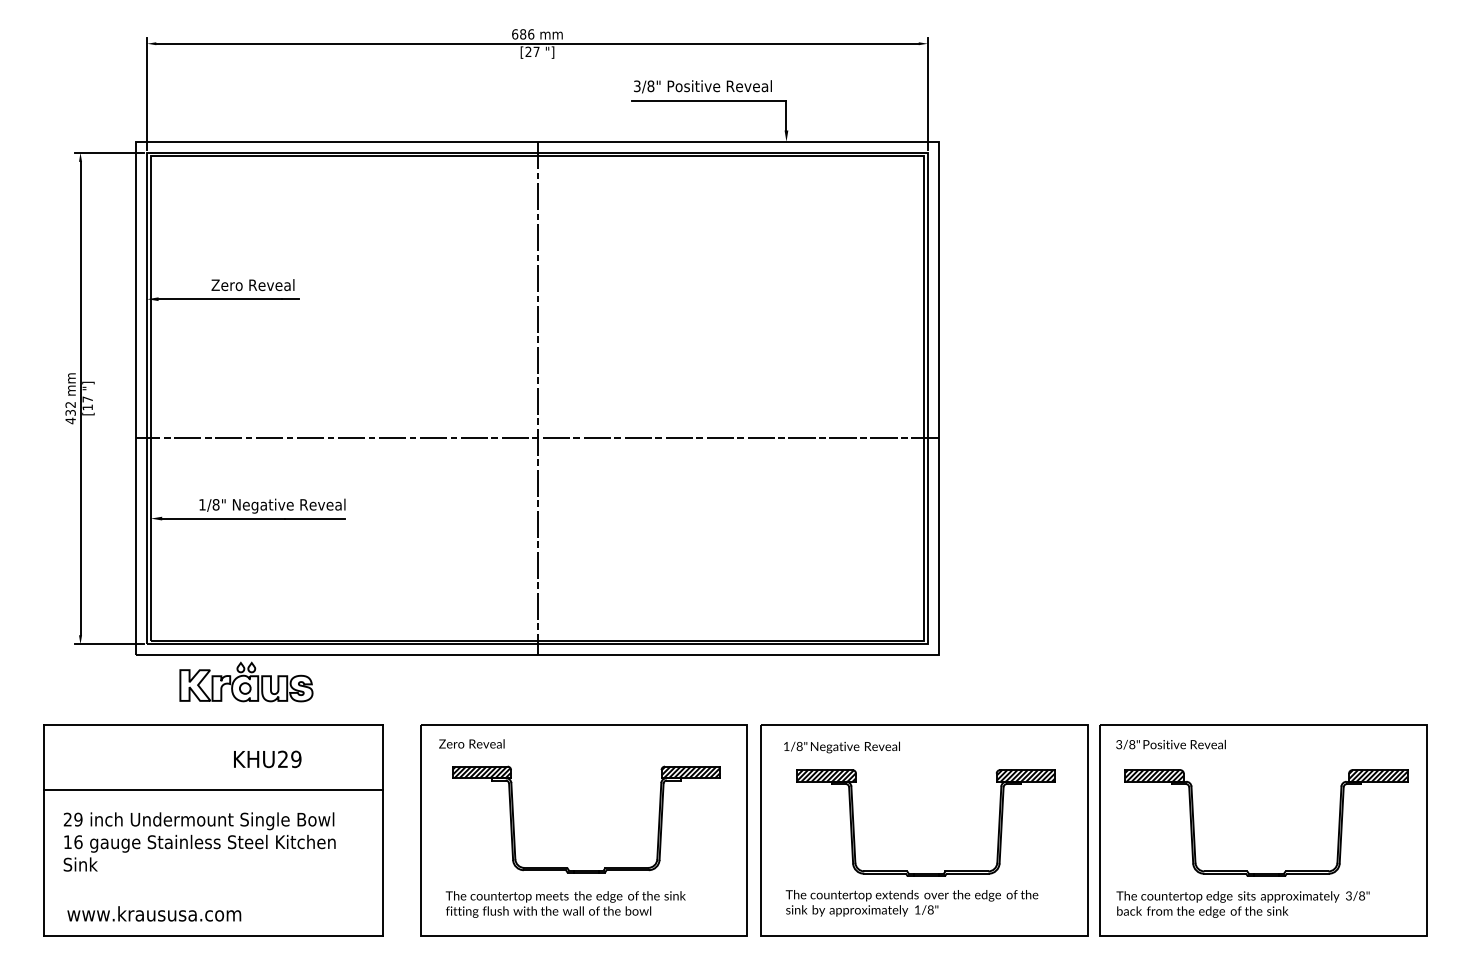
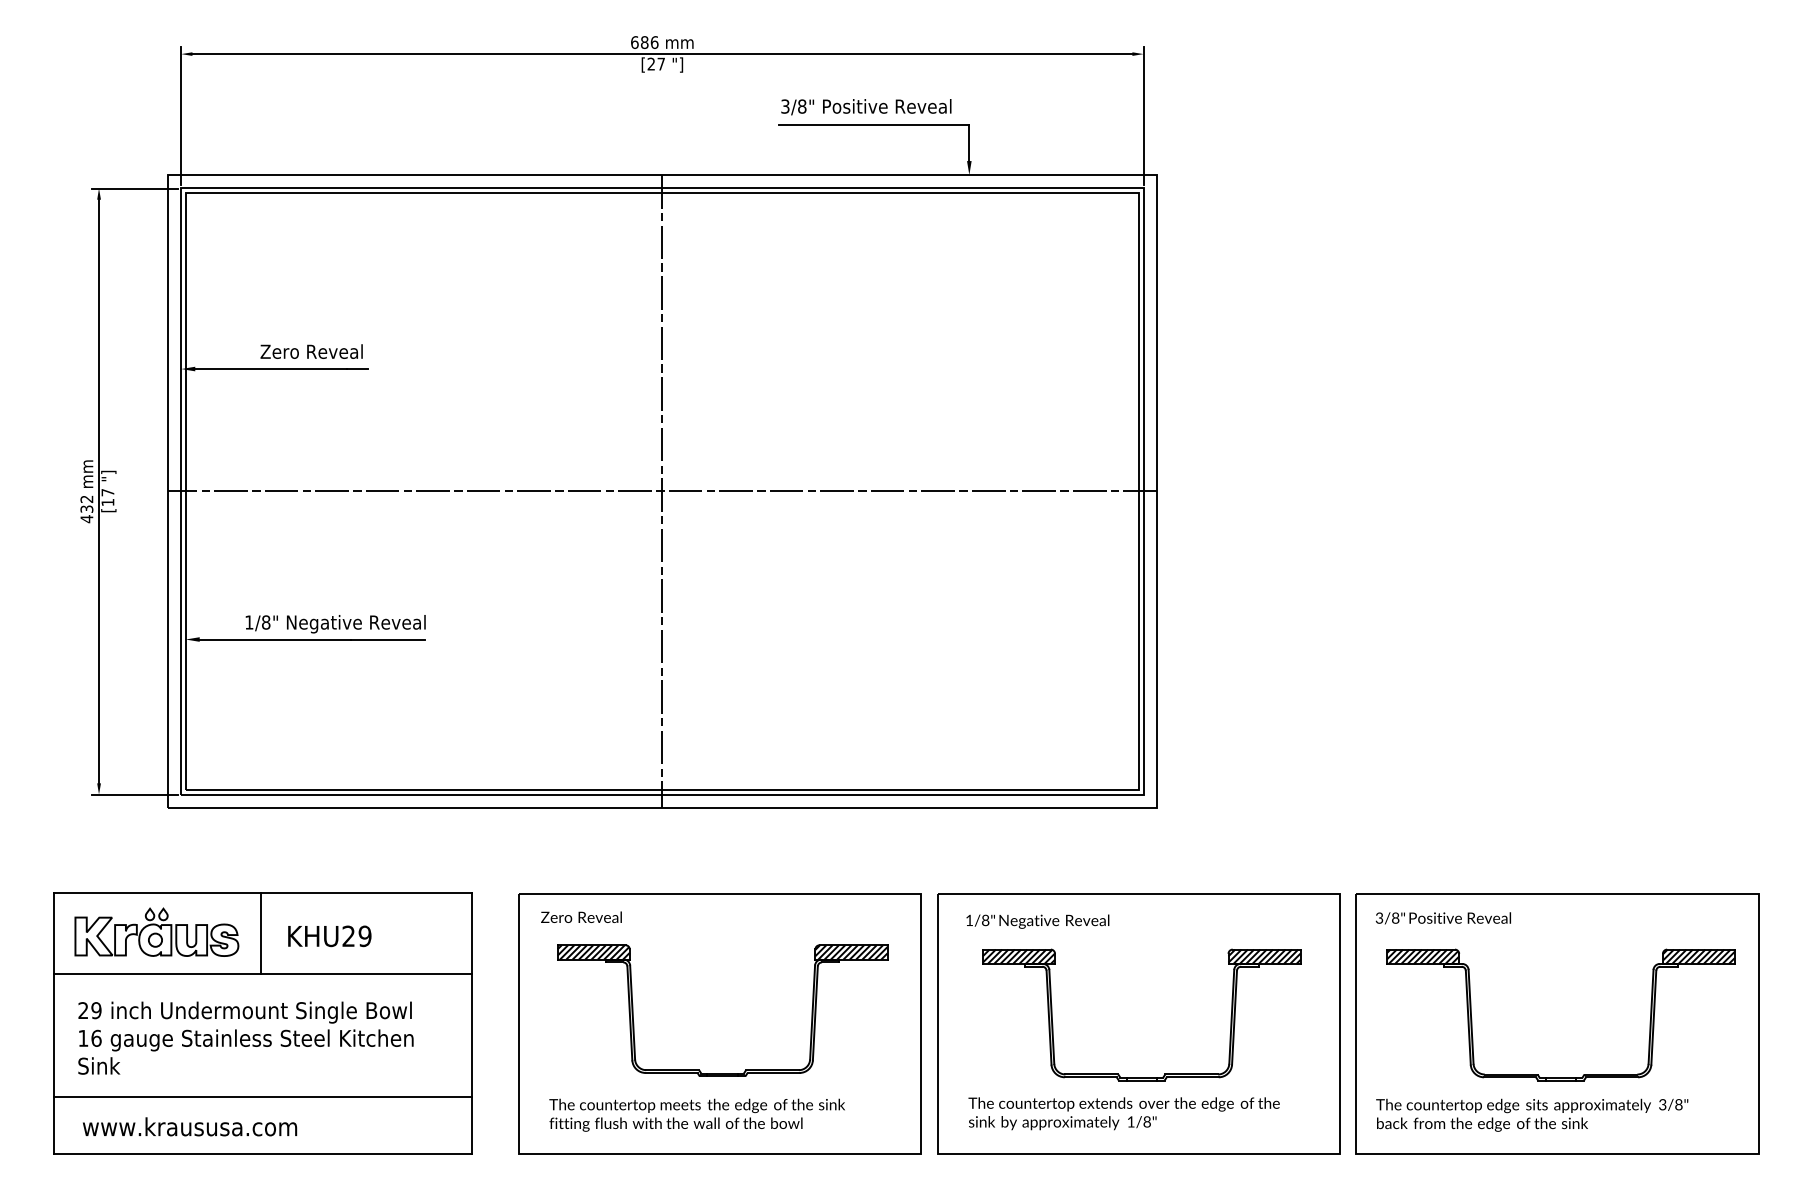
line: (537, 437) -> (662, 491), moved
part: (246, 681) -> (156, 931), moved
line: (211, 756) -> (260, 932), added
line: (213, 889) -> (262, 1096), added

